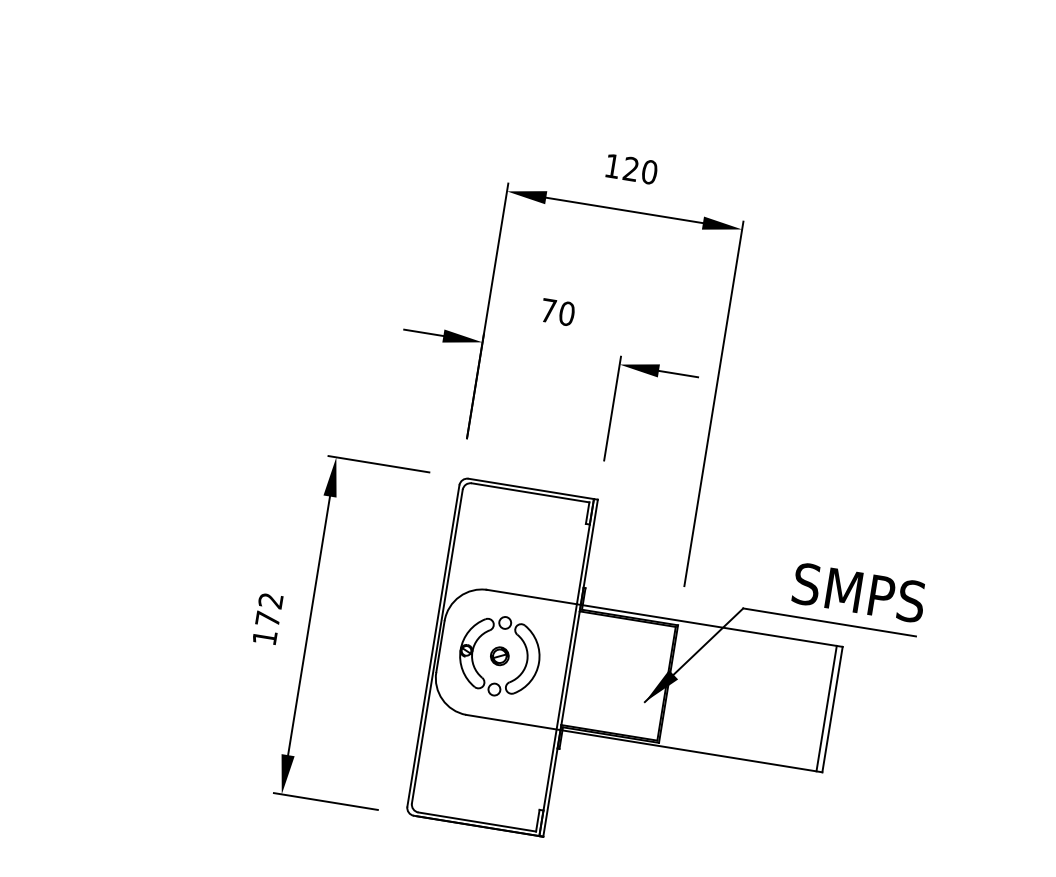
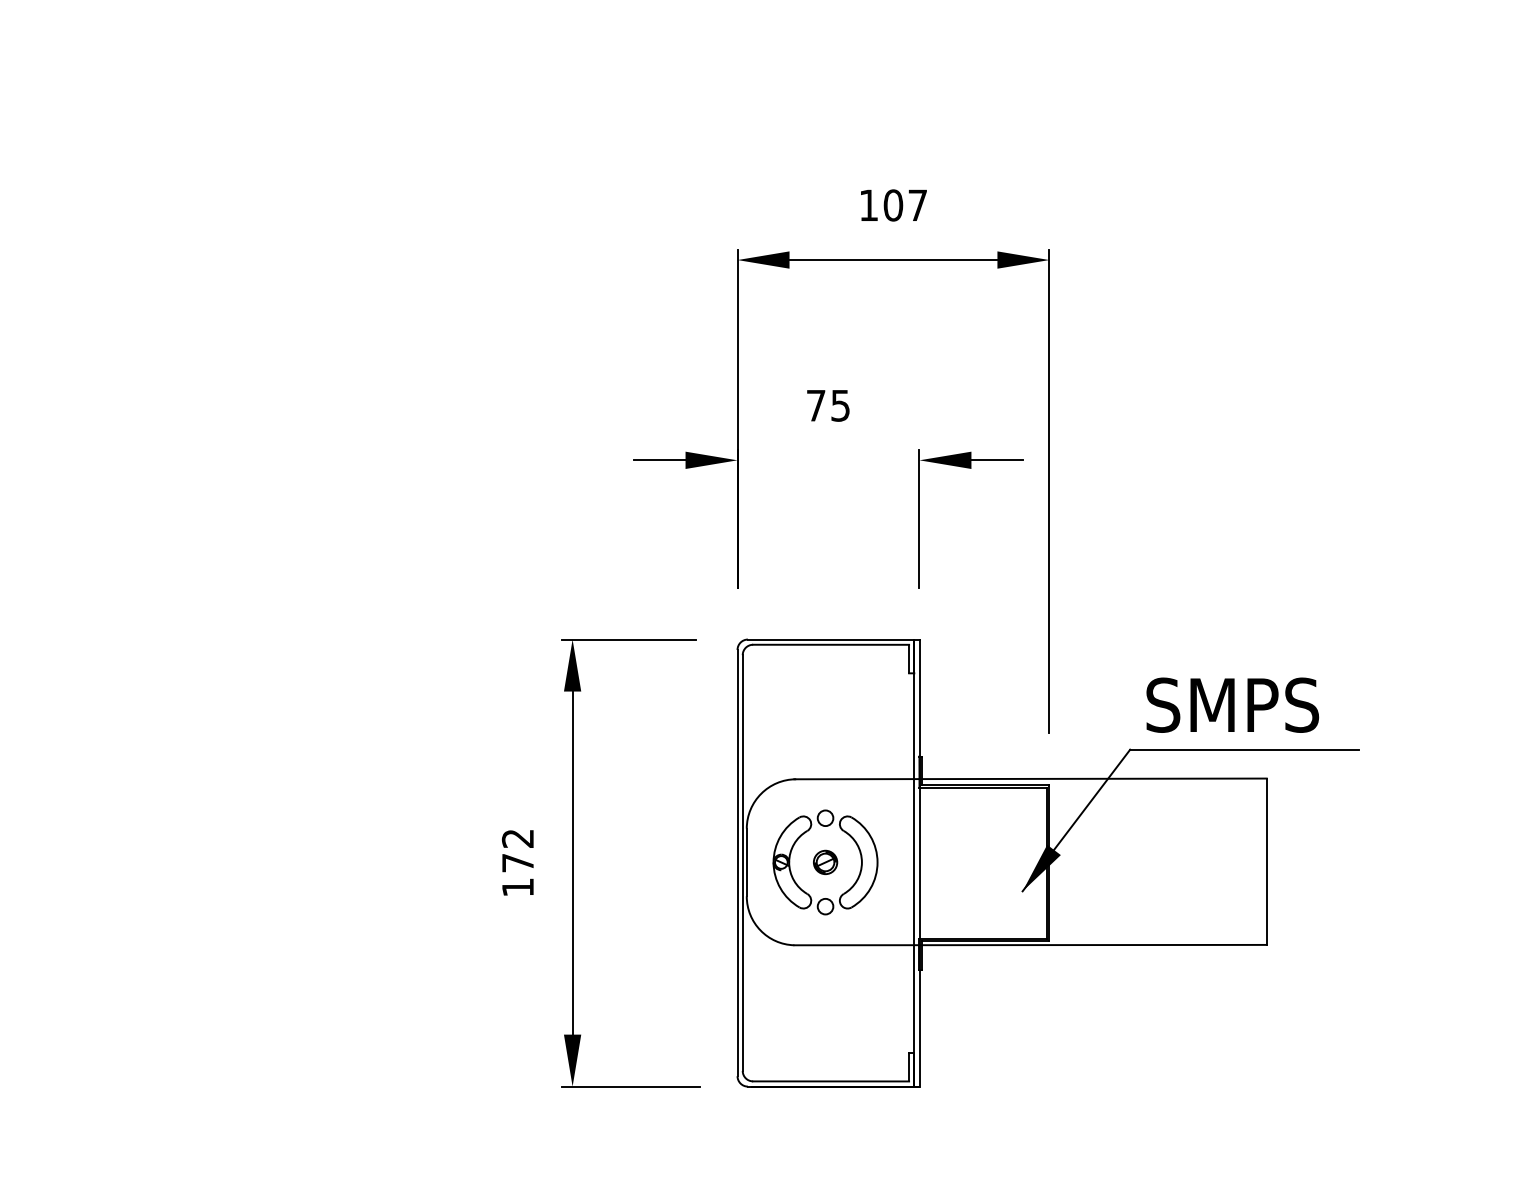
text: (640, 170) -> (905, 205), 120 -> 107
text: (566, 313) -> (840, 405), 70 -> 75
text: (859, 592) -> (1232, 704), moved
line: (826, 708) -> (1258, 861), removed

